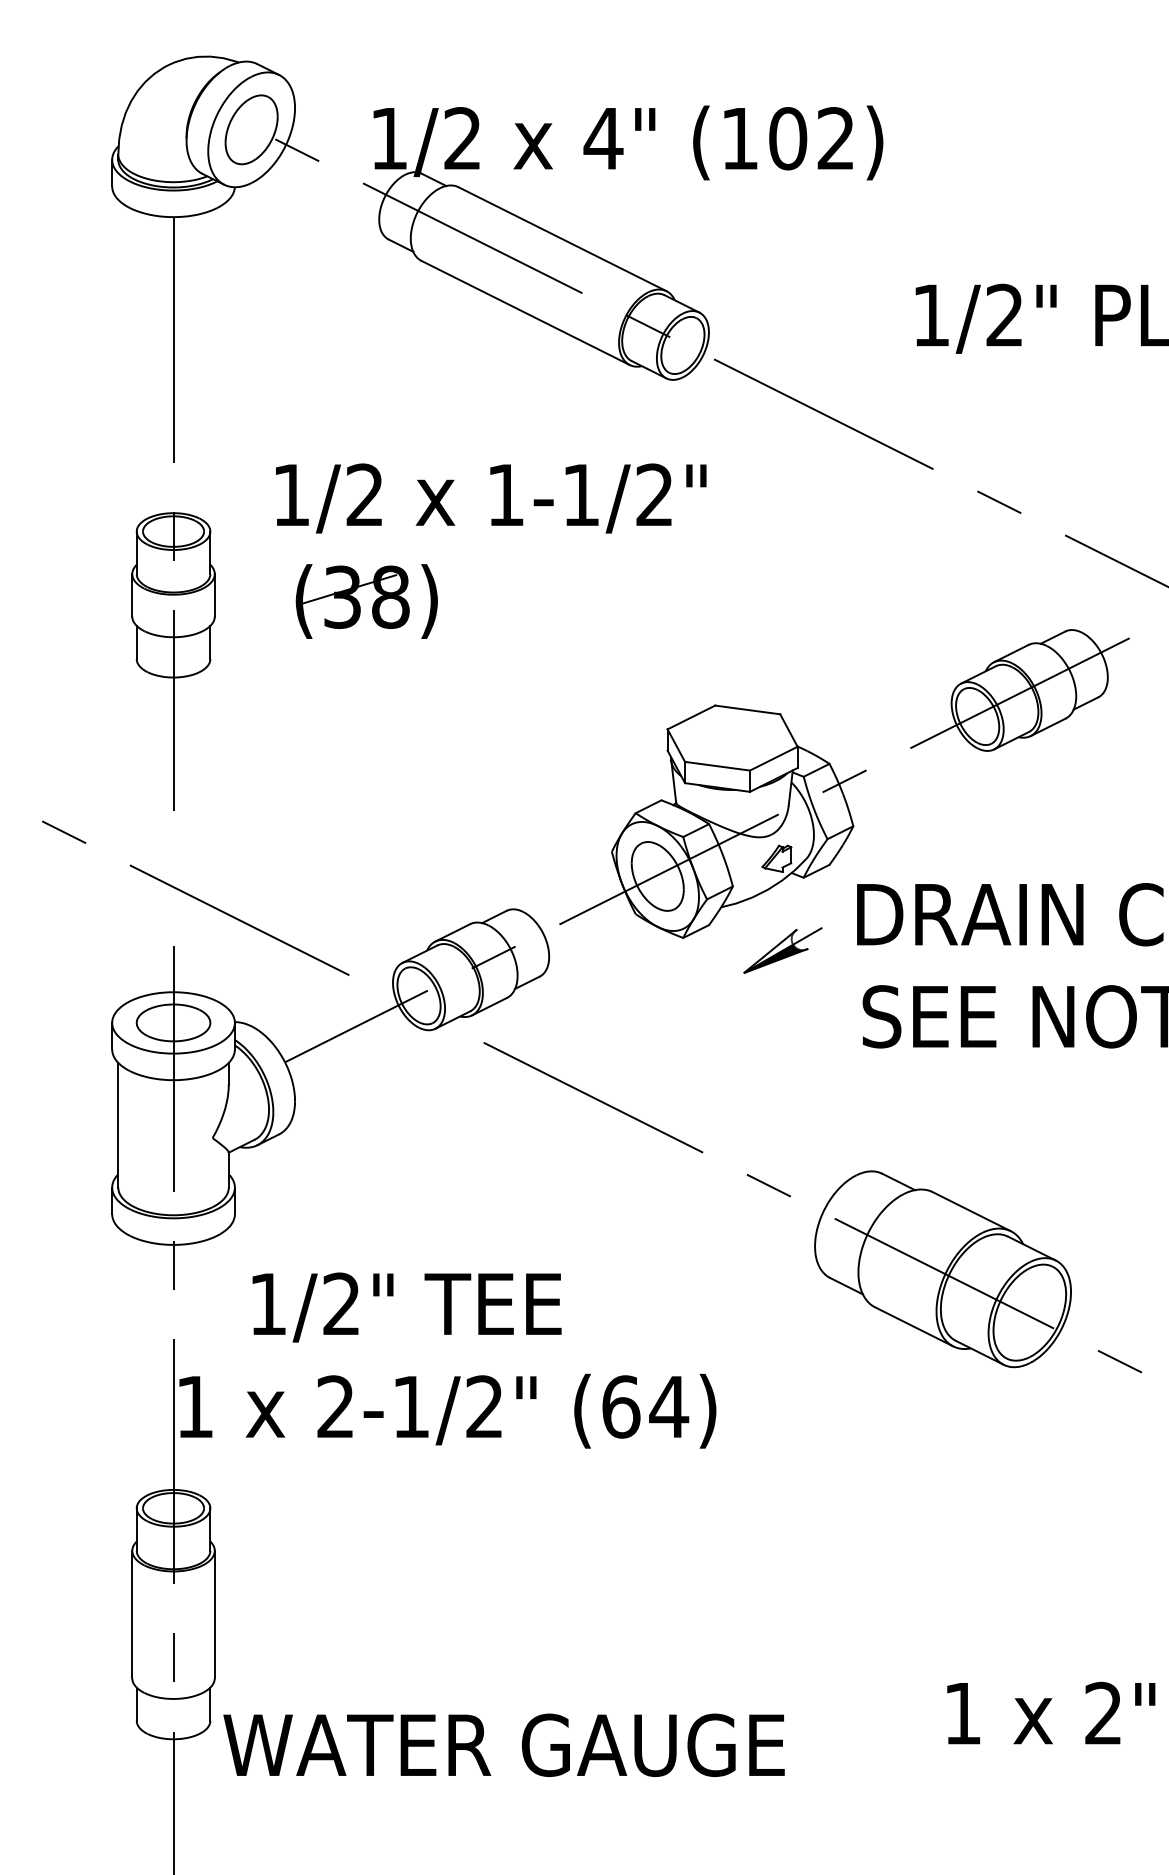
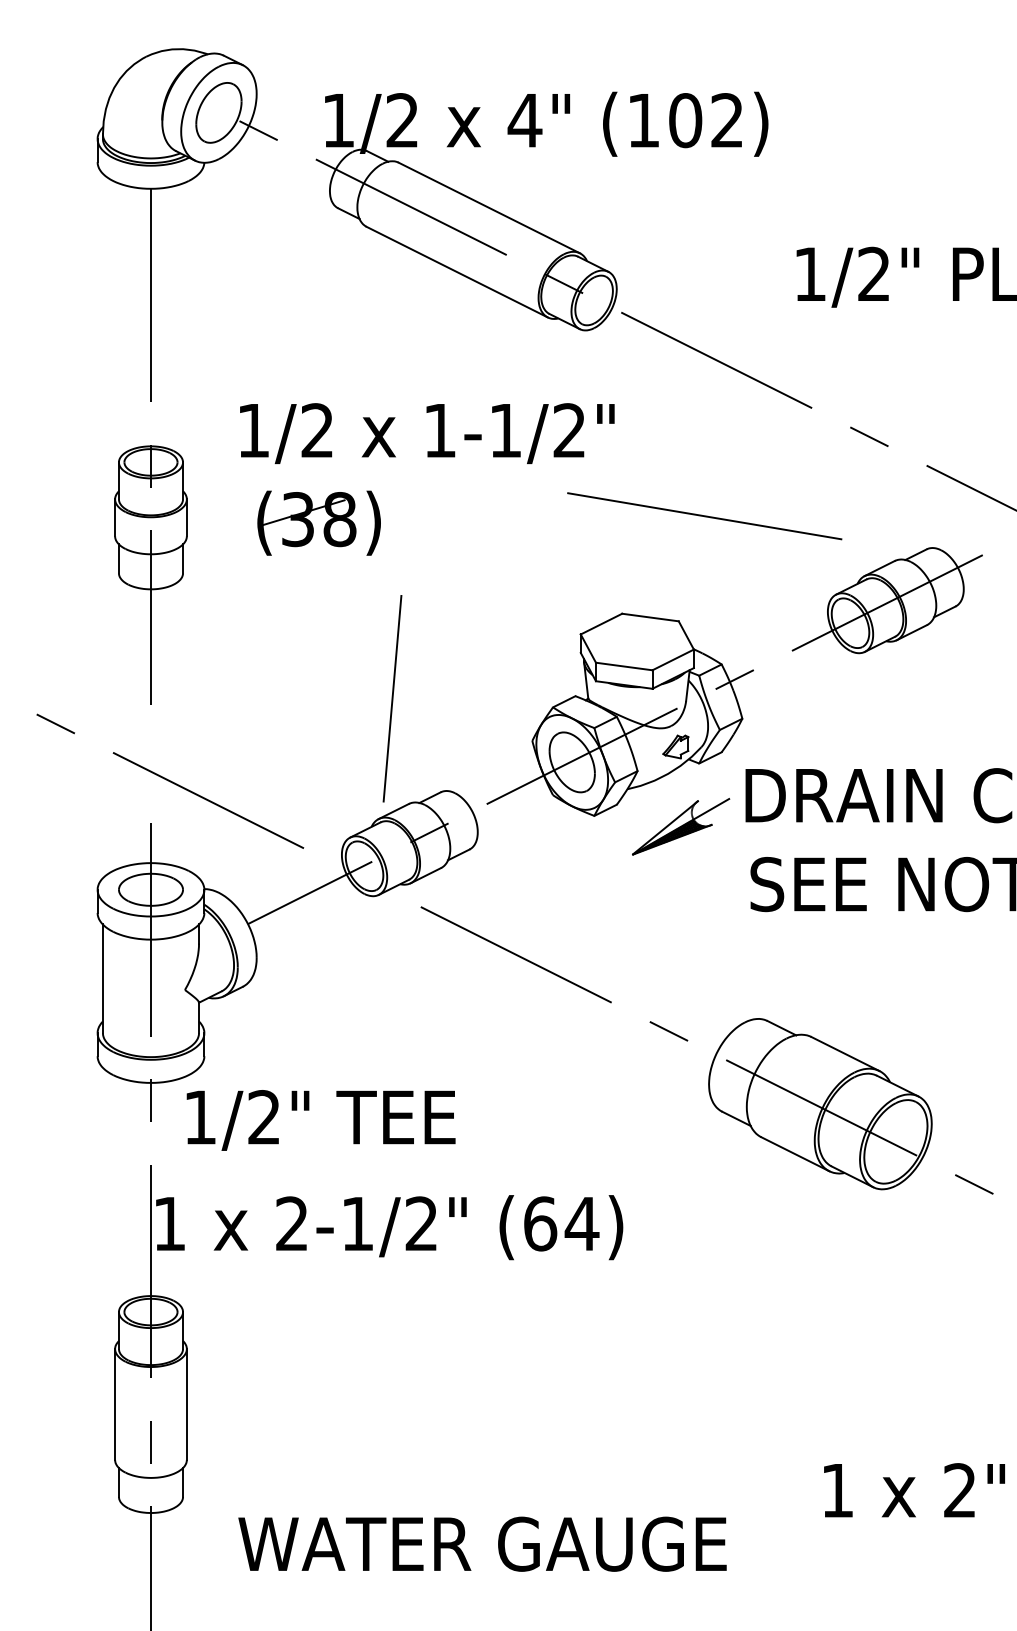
line: (809, 593) -> (704, 516), added
line: (451, 803) -> (392, 698), added
part: (783, 950) -> (681, 826), size x1.43
text: (406, 1307) -> (320, 1120), moved
text: (504, 1744) -> (482, 1543), moved

